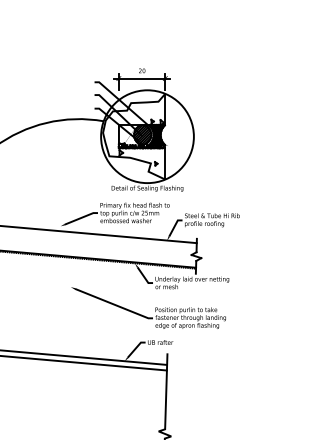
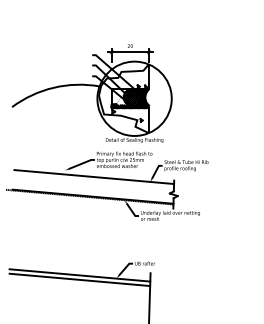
part: (155, 307) -> (141, 235), removed

